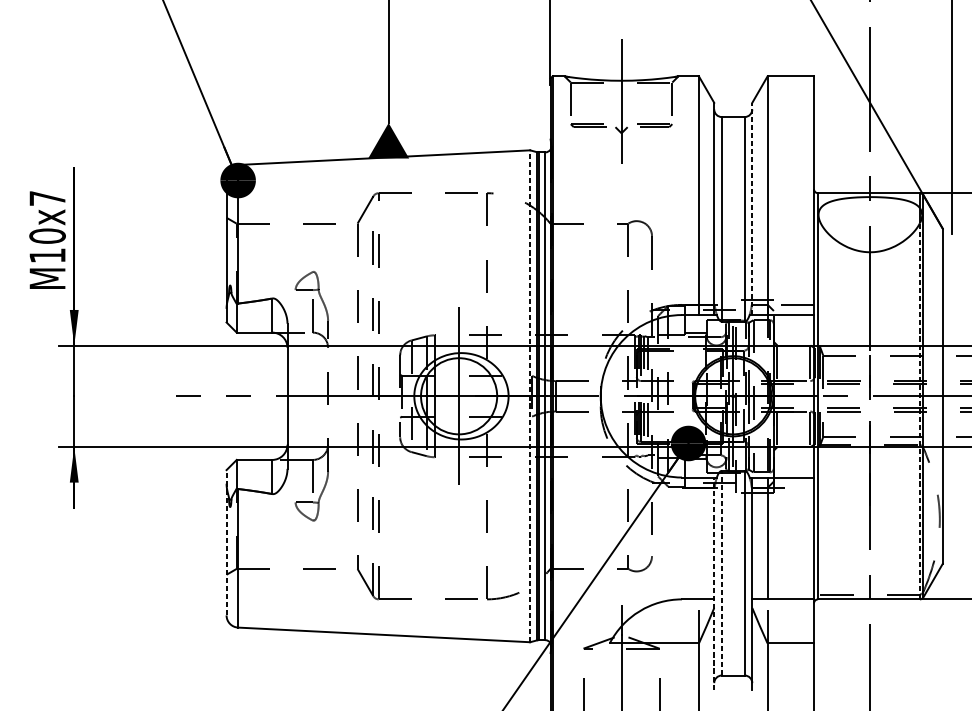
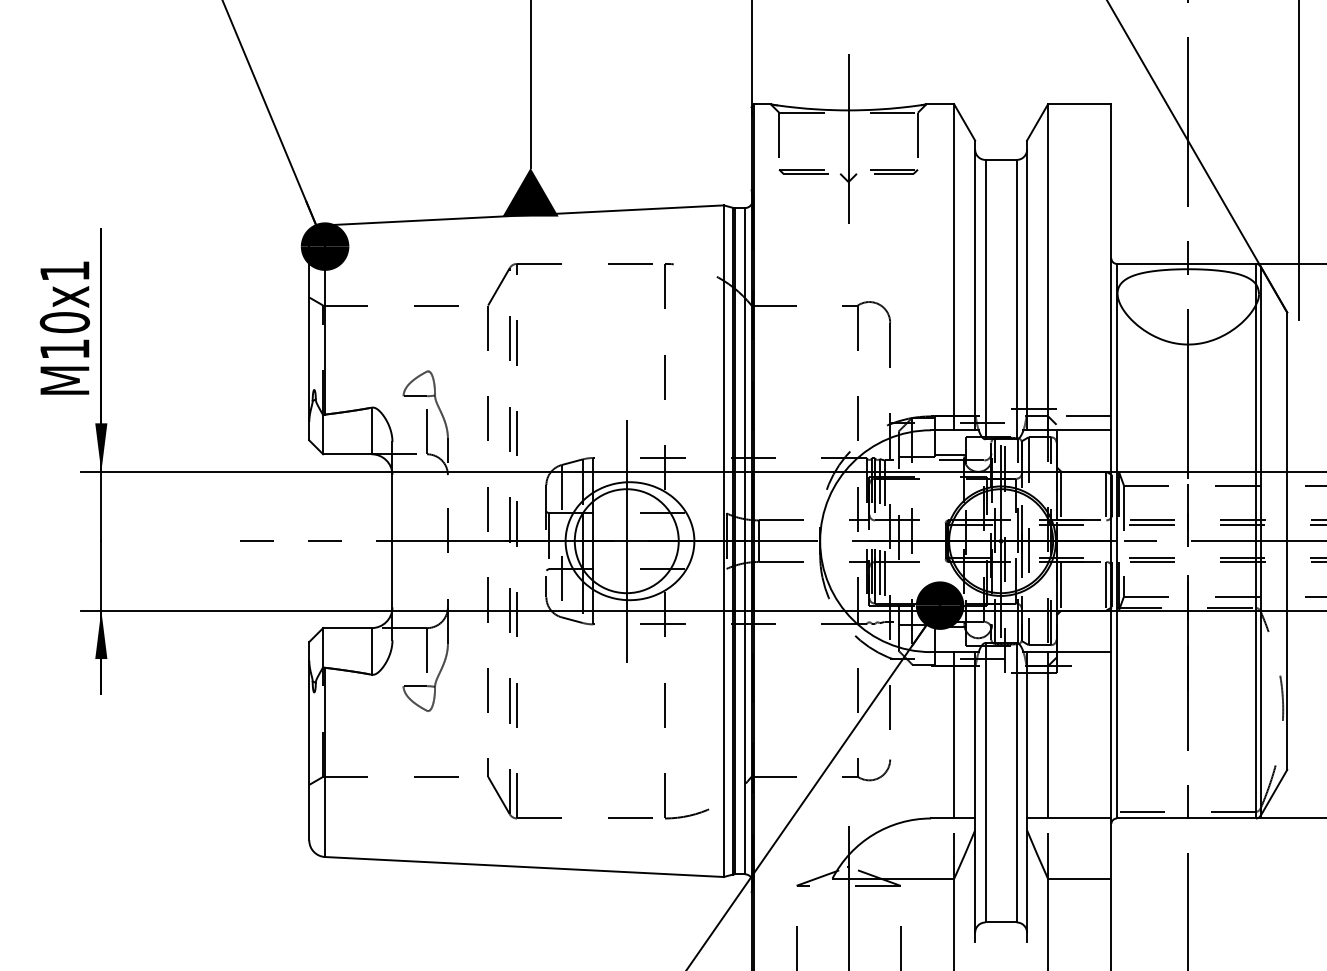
text: (47, 198) -> (64, 270), M10x7 -> M10x1
line: (752, 209) -> (1027, 285), dashed -> solid
line: (529, 396) -> (723, 541), dashed -> solid
line: (919, 411) -> (1255, 561), dashed -> solid
line: (699, 538) -> (954, 735), added
line: (226, 542) -> (309, 740), dashed -> solid
line: (721, 573) -> (985, 782), dashed -> solid
line: (714, 583) -> (975, 796), dashed -> solid

